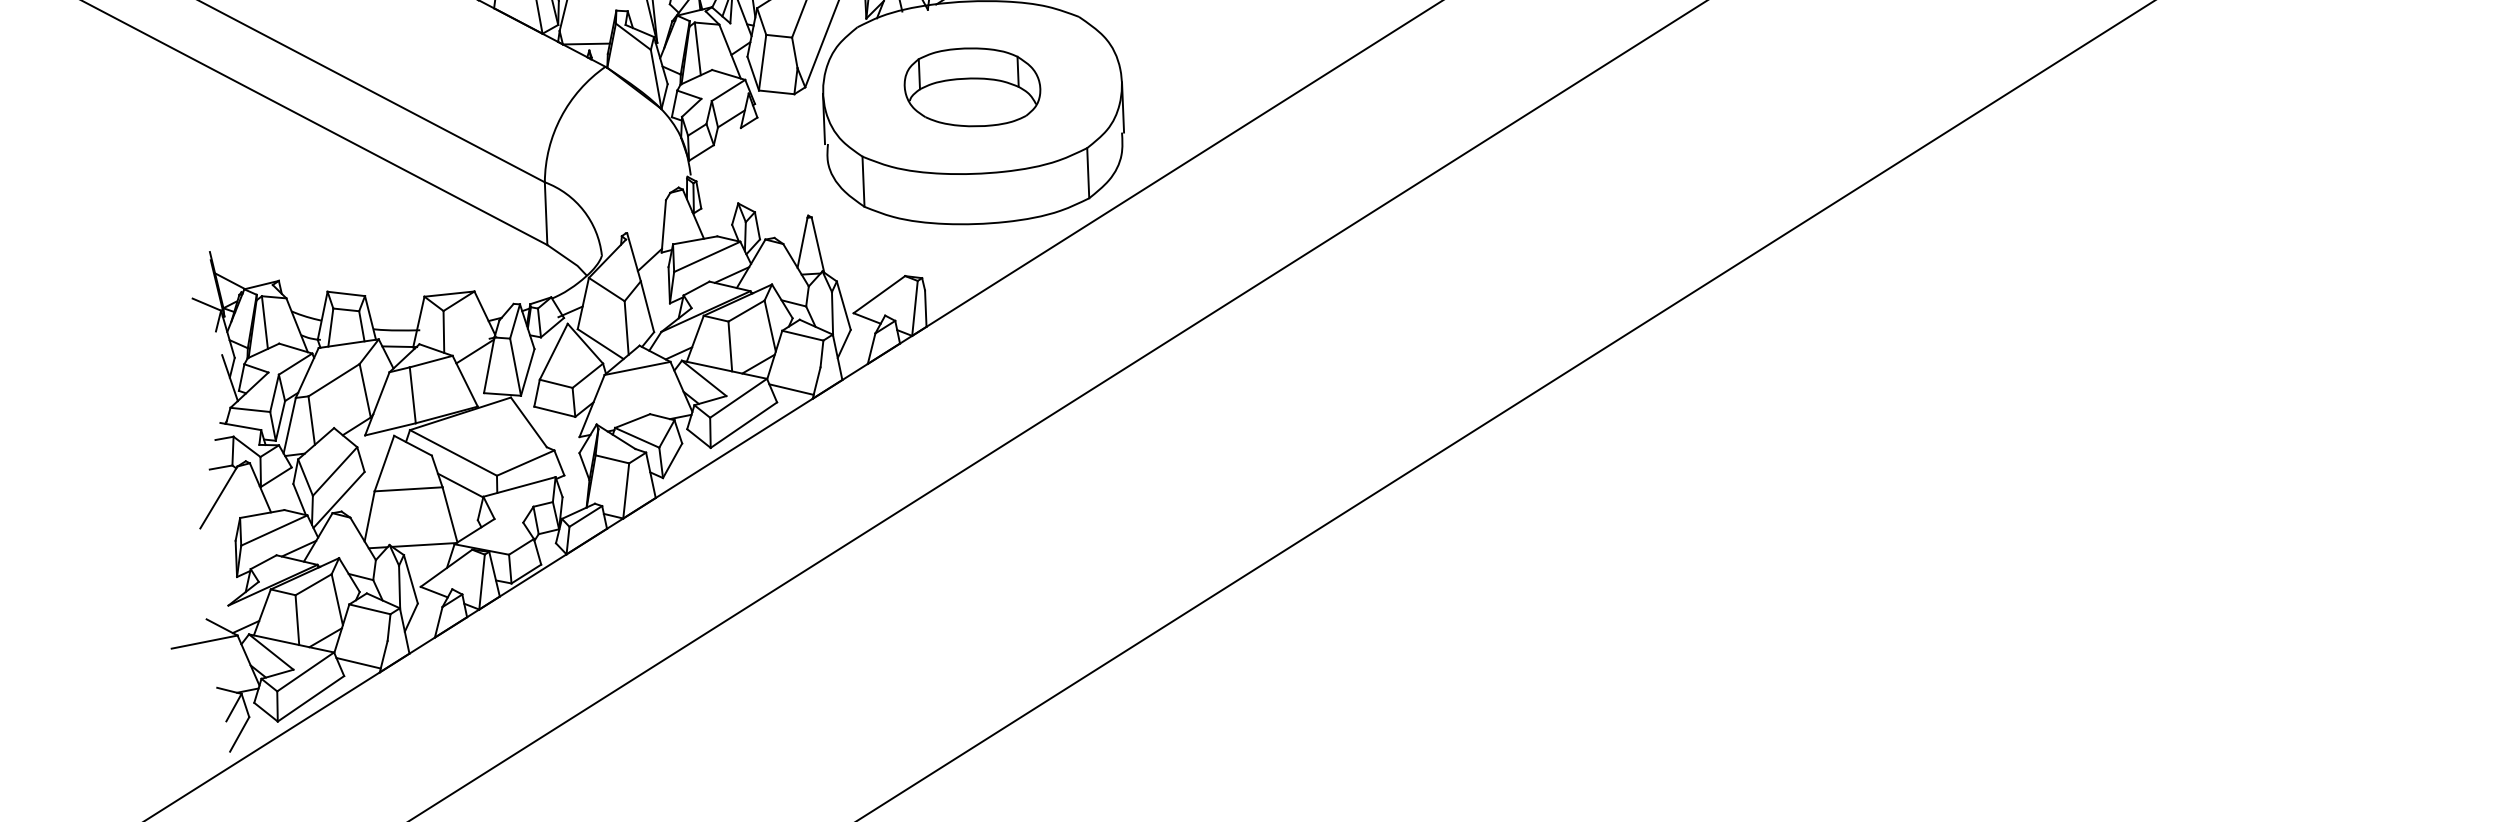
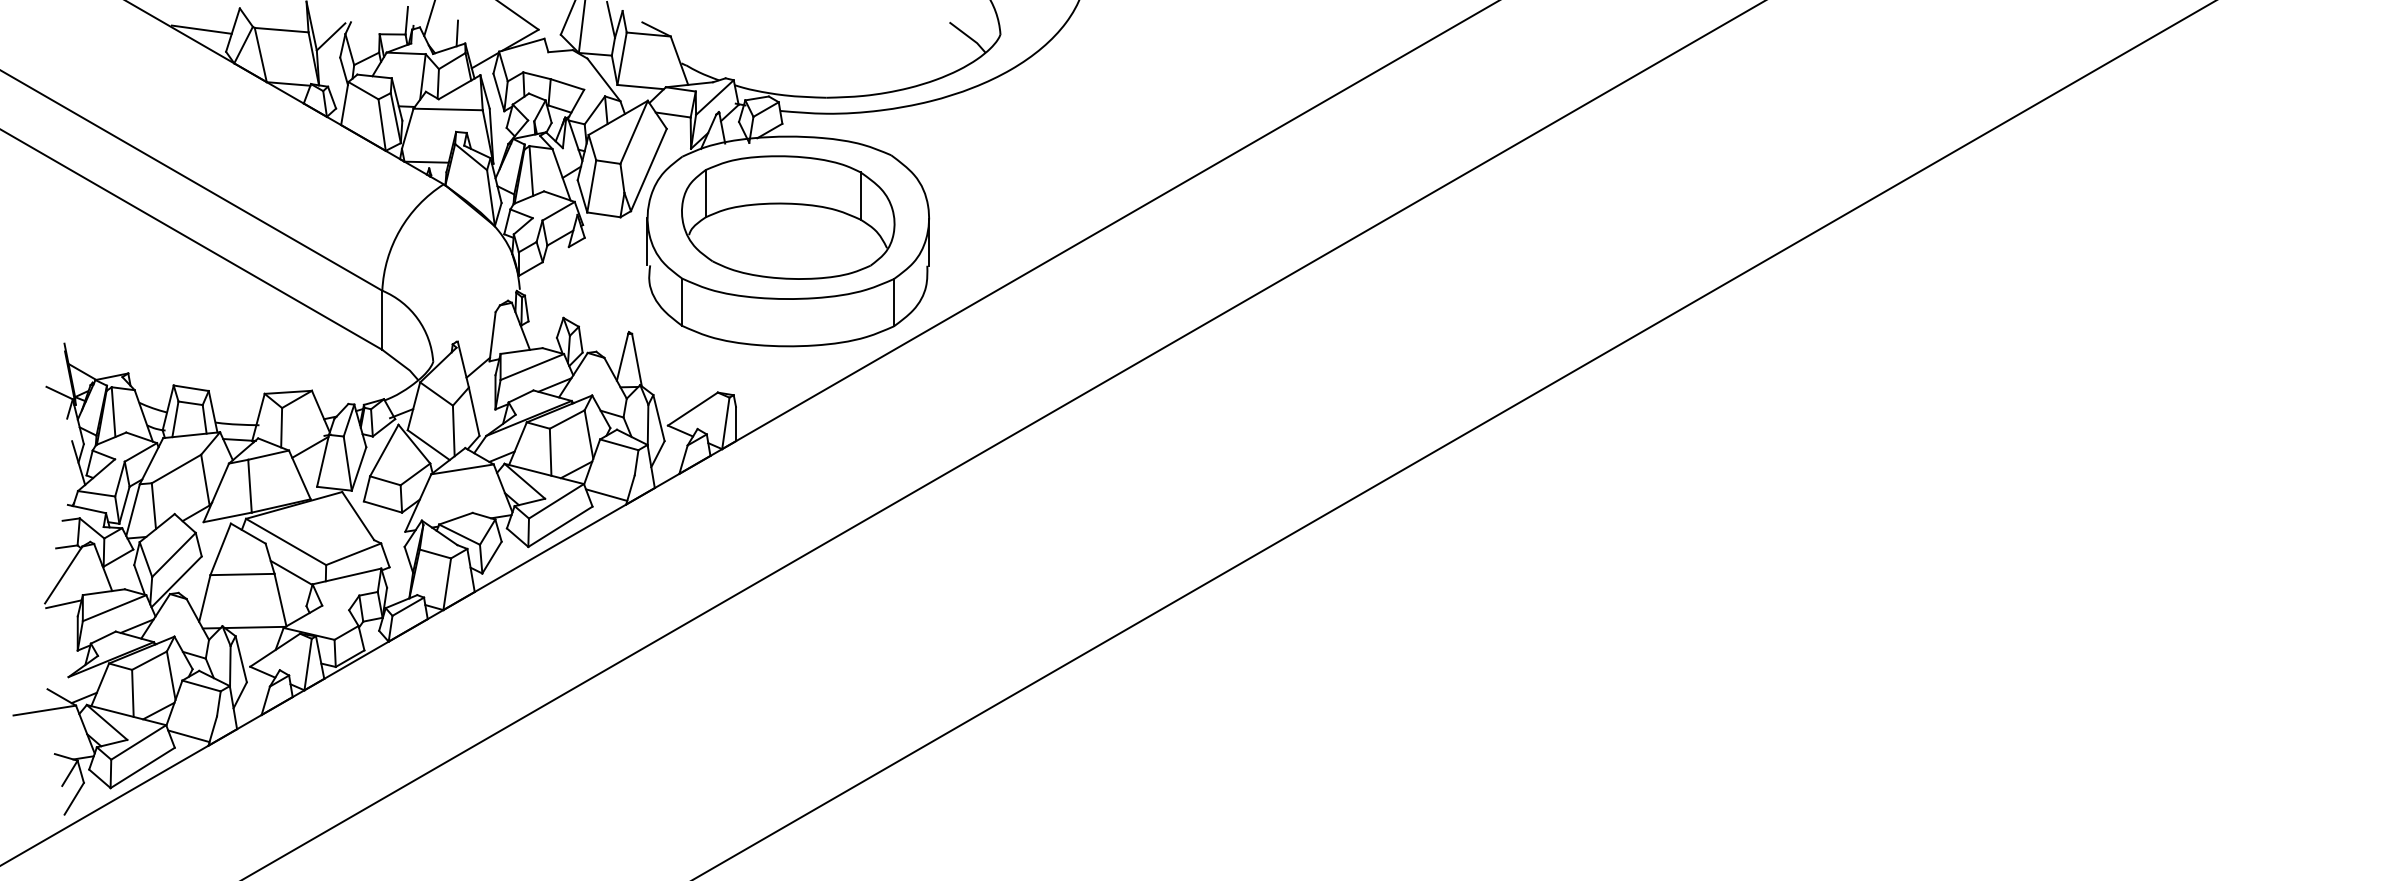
part: (972, 87) -> (788, 217), size x1.67
line: (219, 528) -> (63, 604), added

